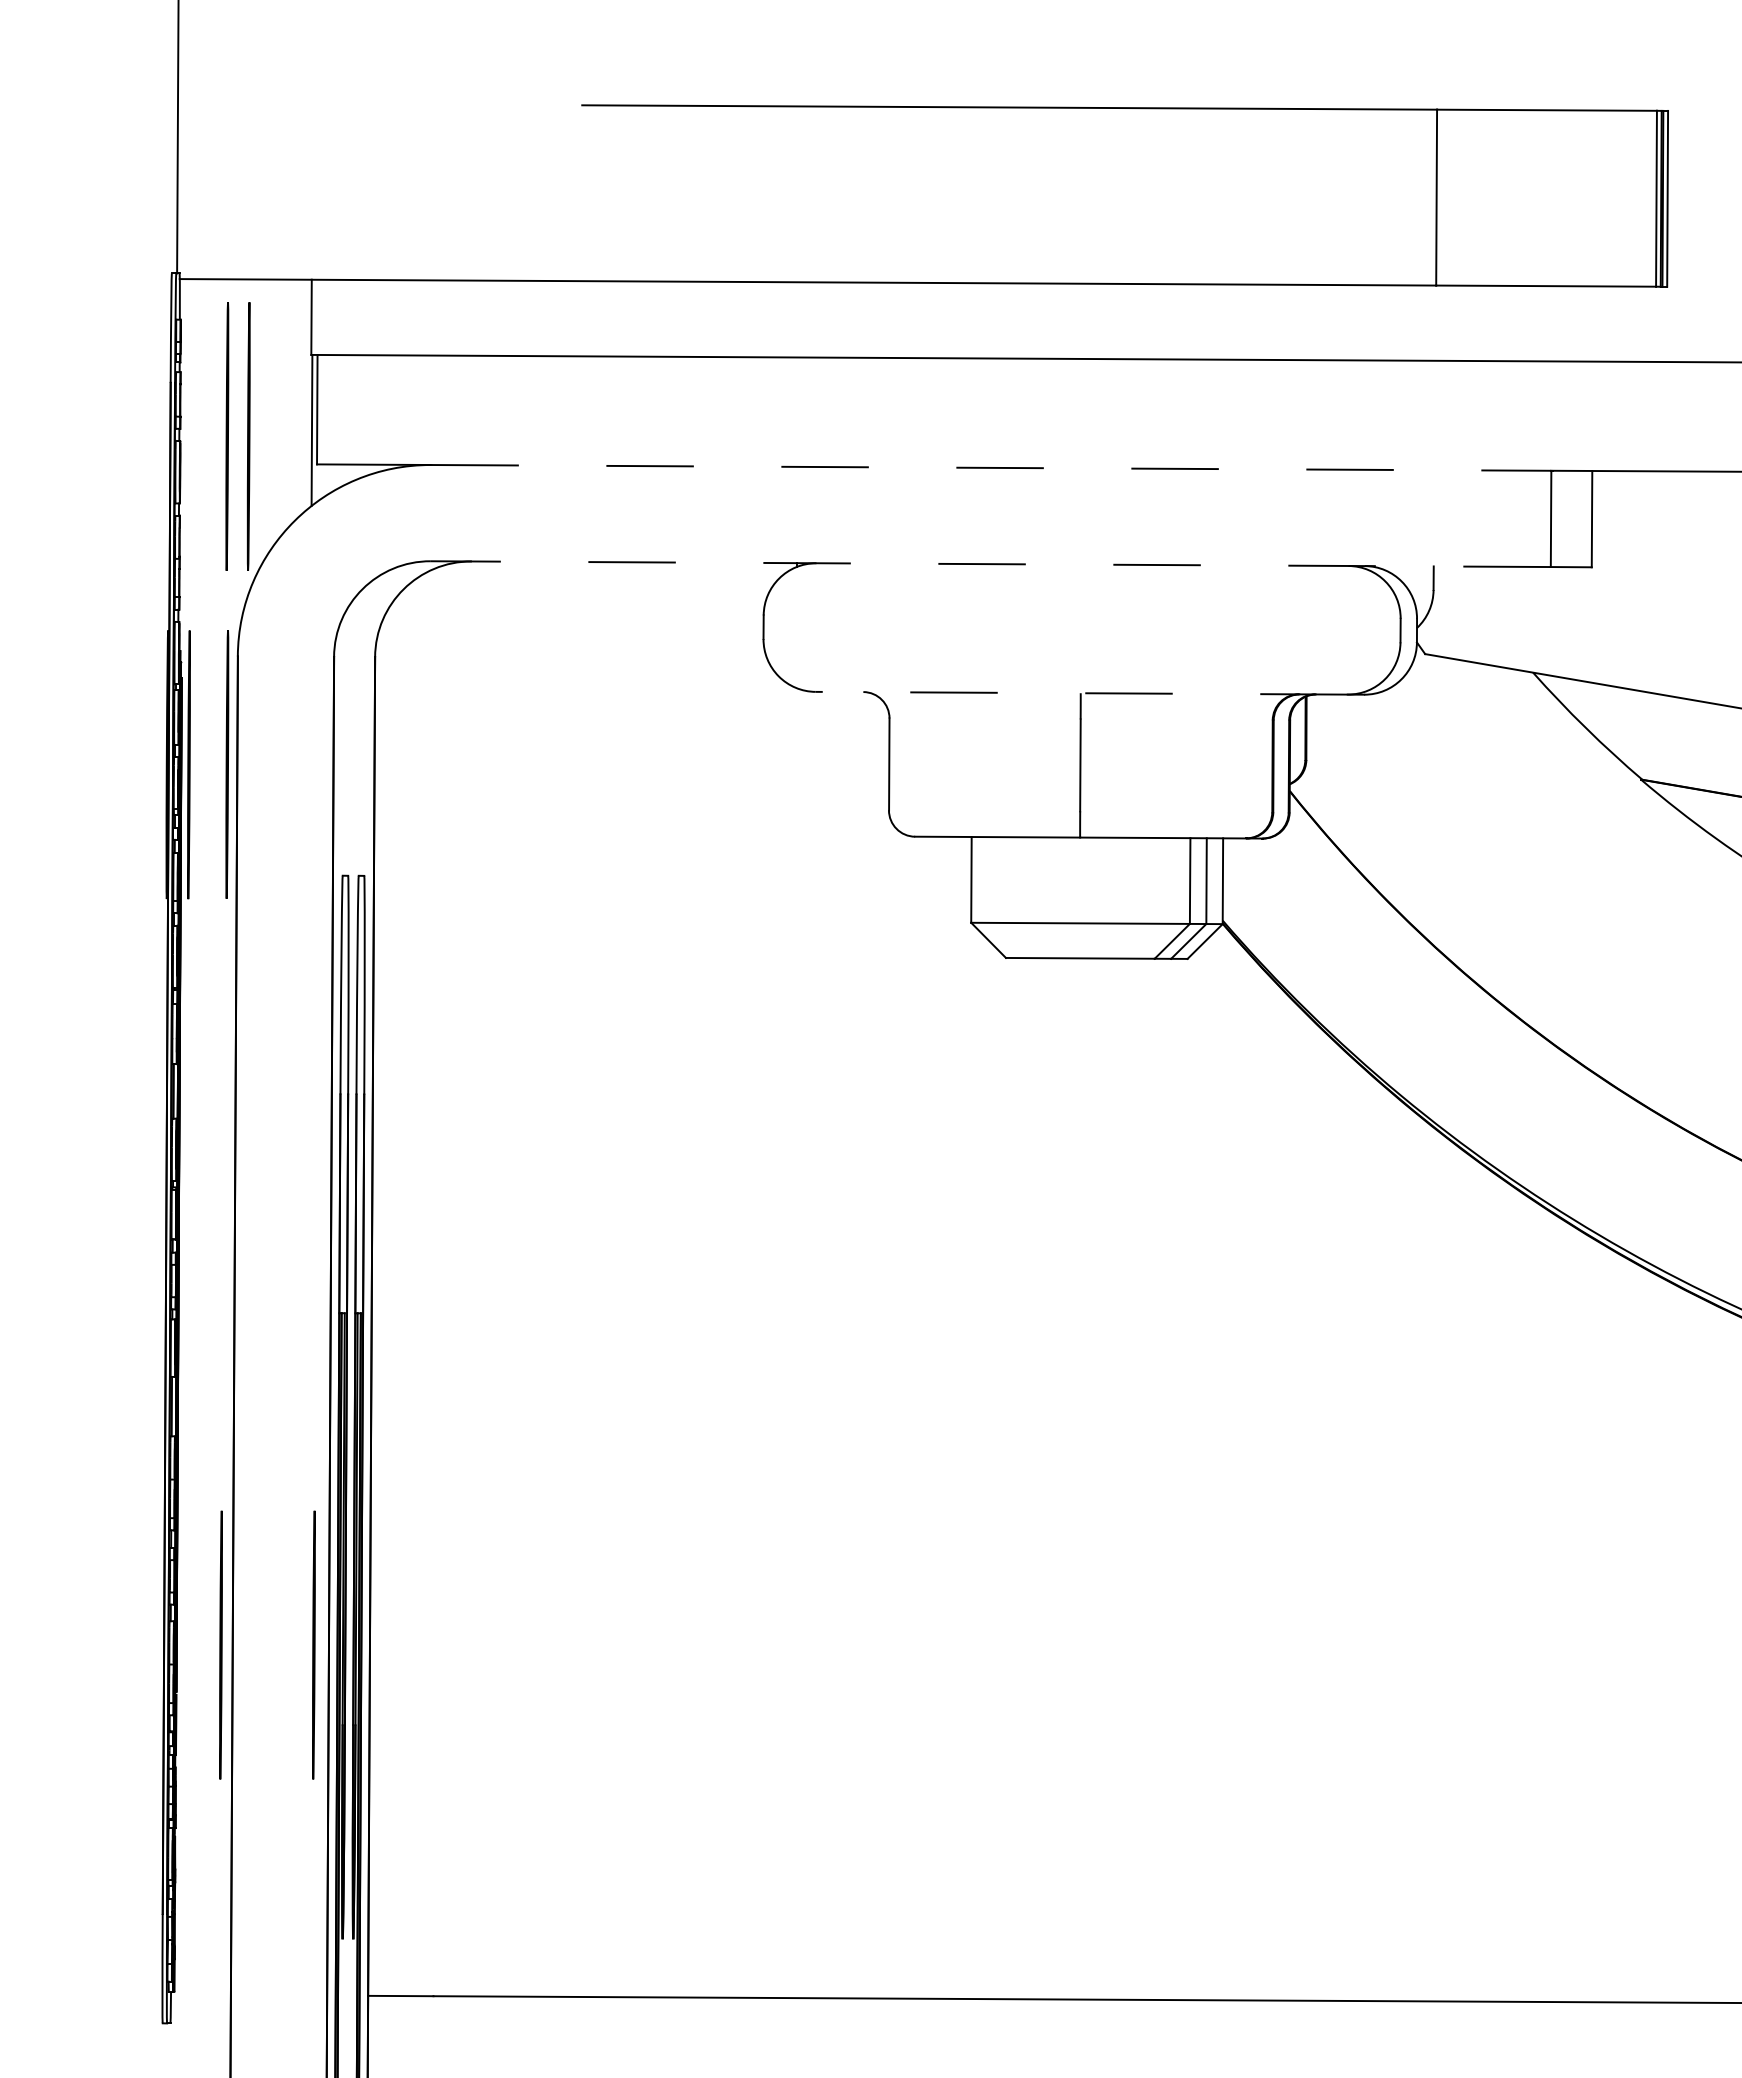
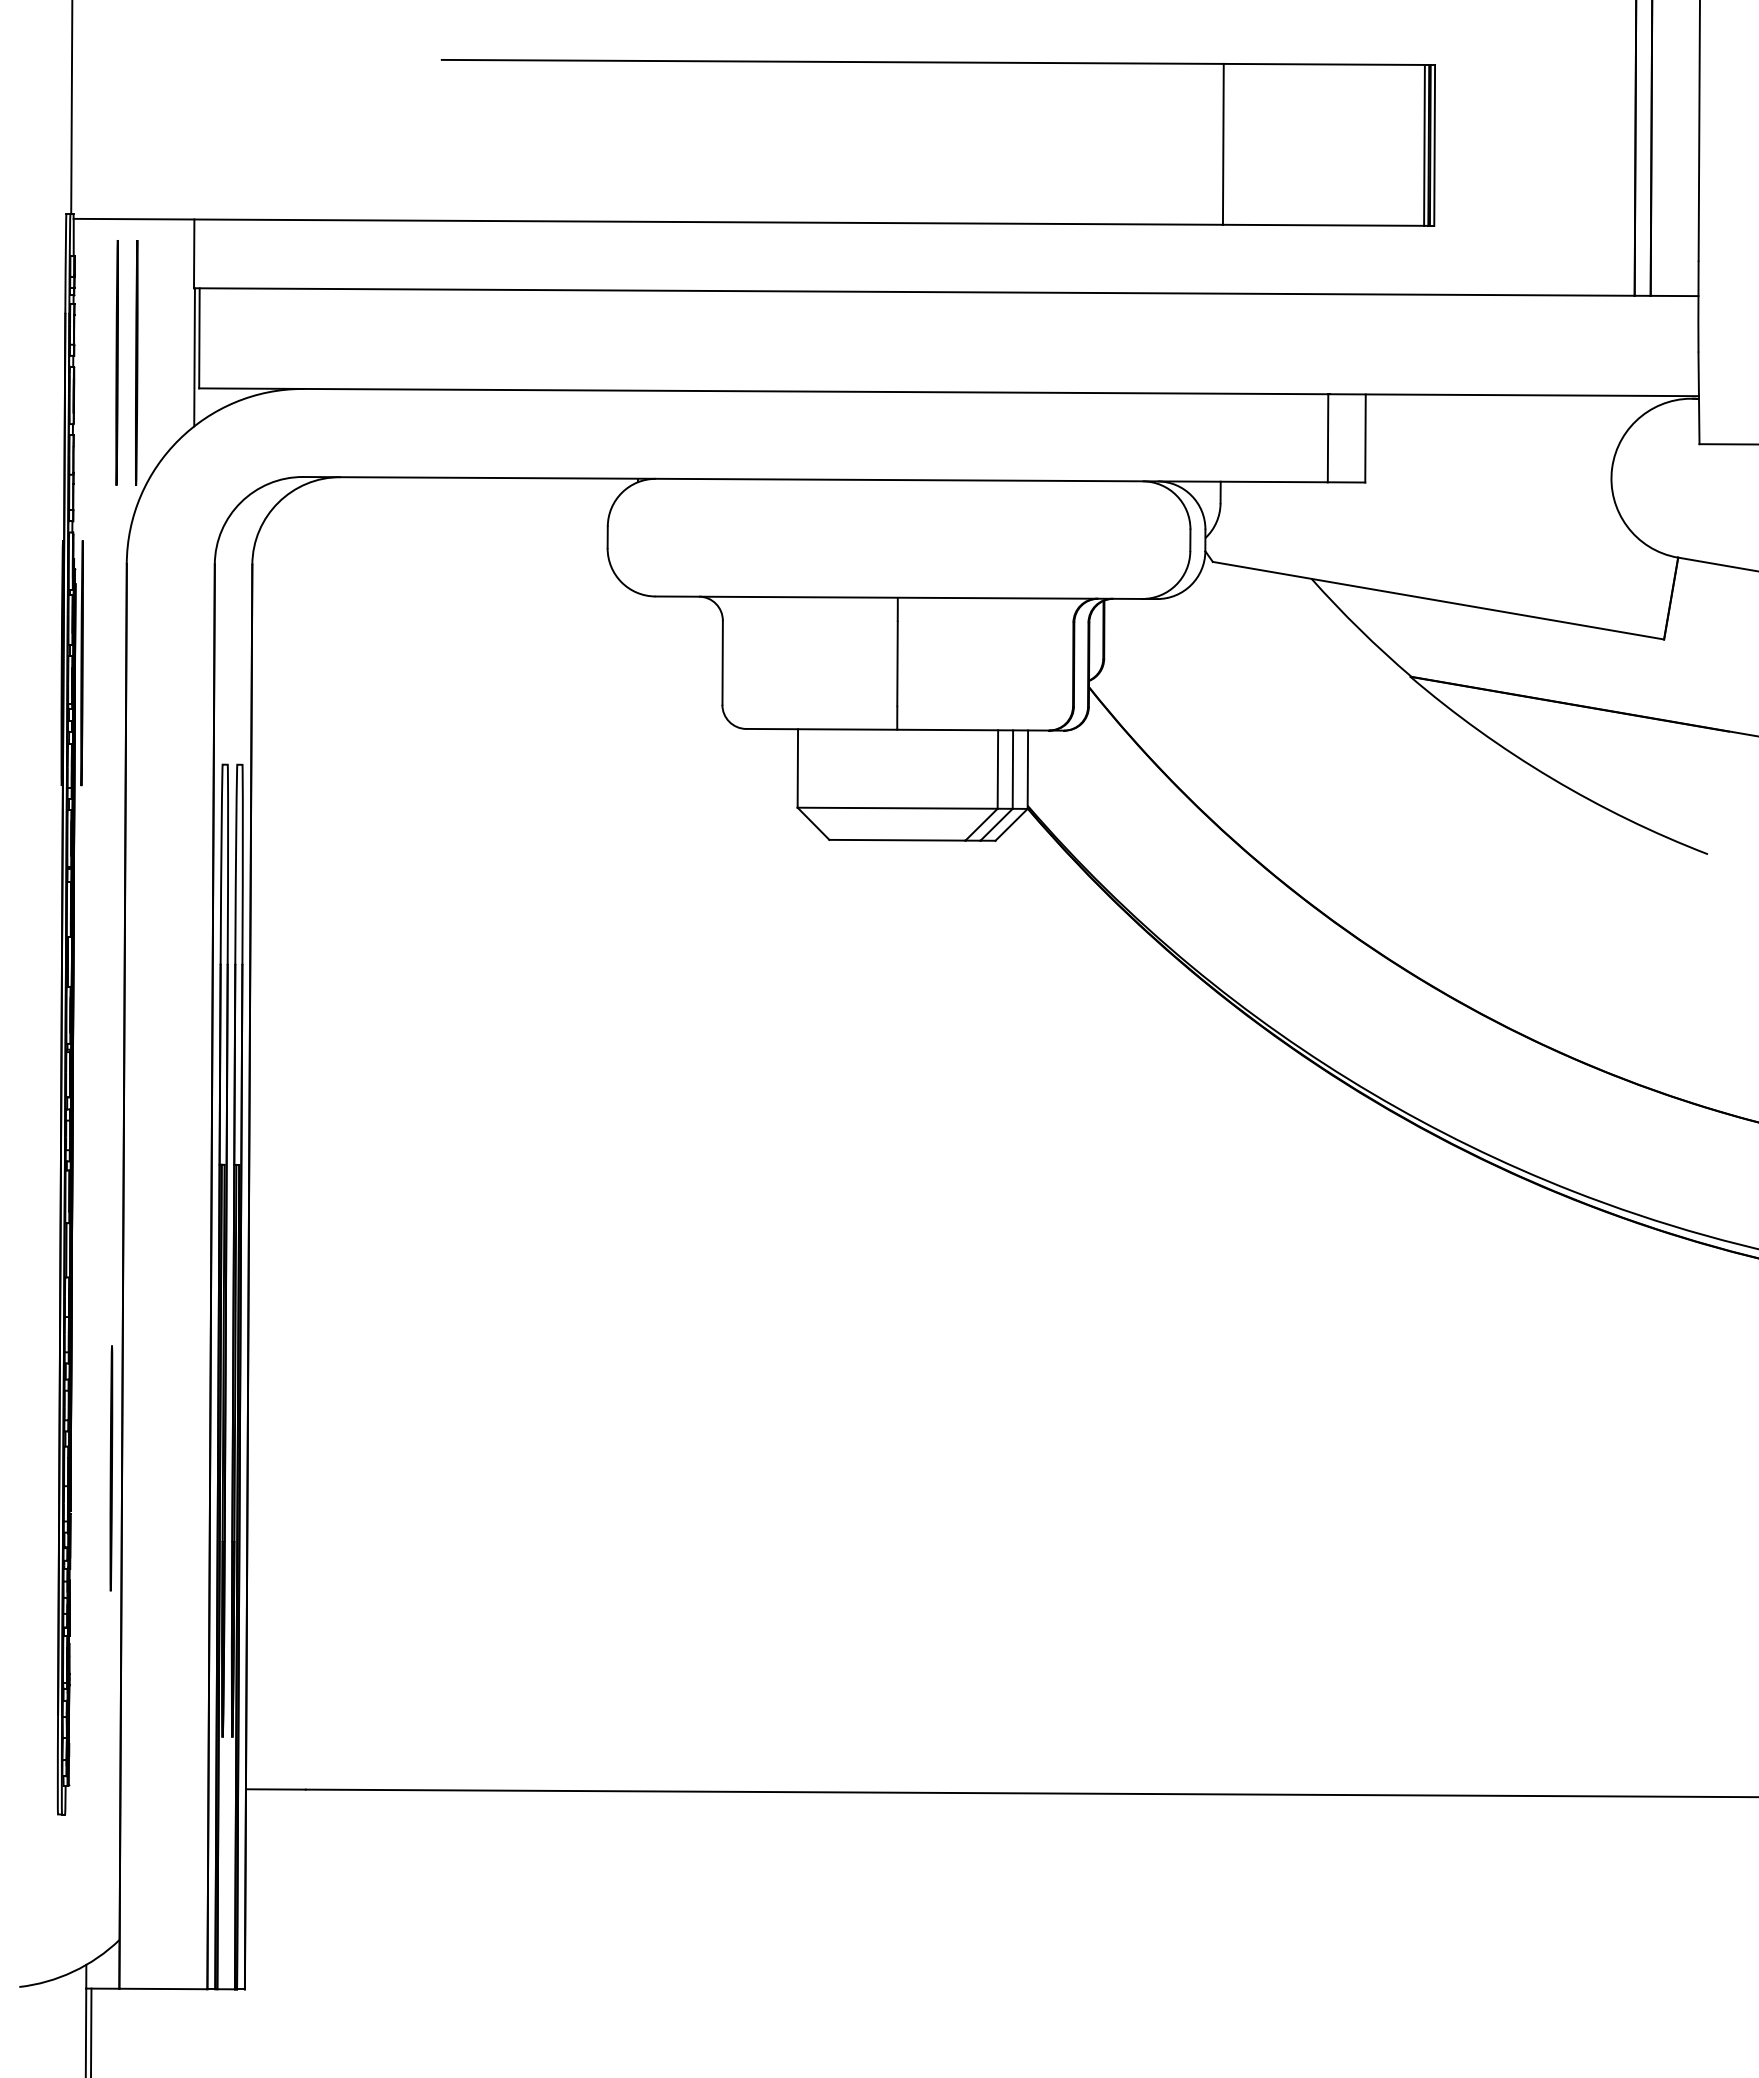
line: (991, 467) -> (816, 391), dashed -> solid
line: (990, 563) -> (815, 479), dashed -> solid
line: (1081, 692) -> (898, 597), dashed -> solid
line: (226, 764) -> (116, 662), removed
line: (314, 1645) -> (196, 1468), removed

